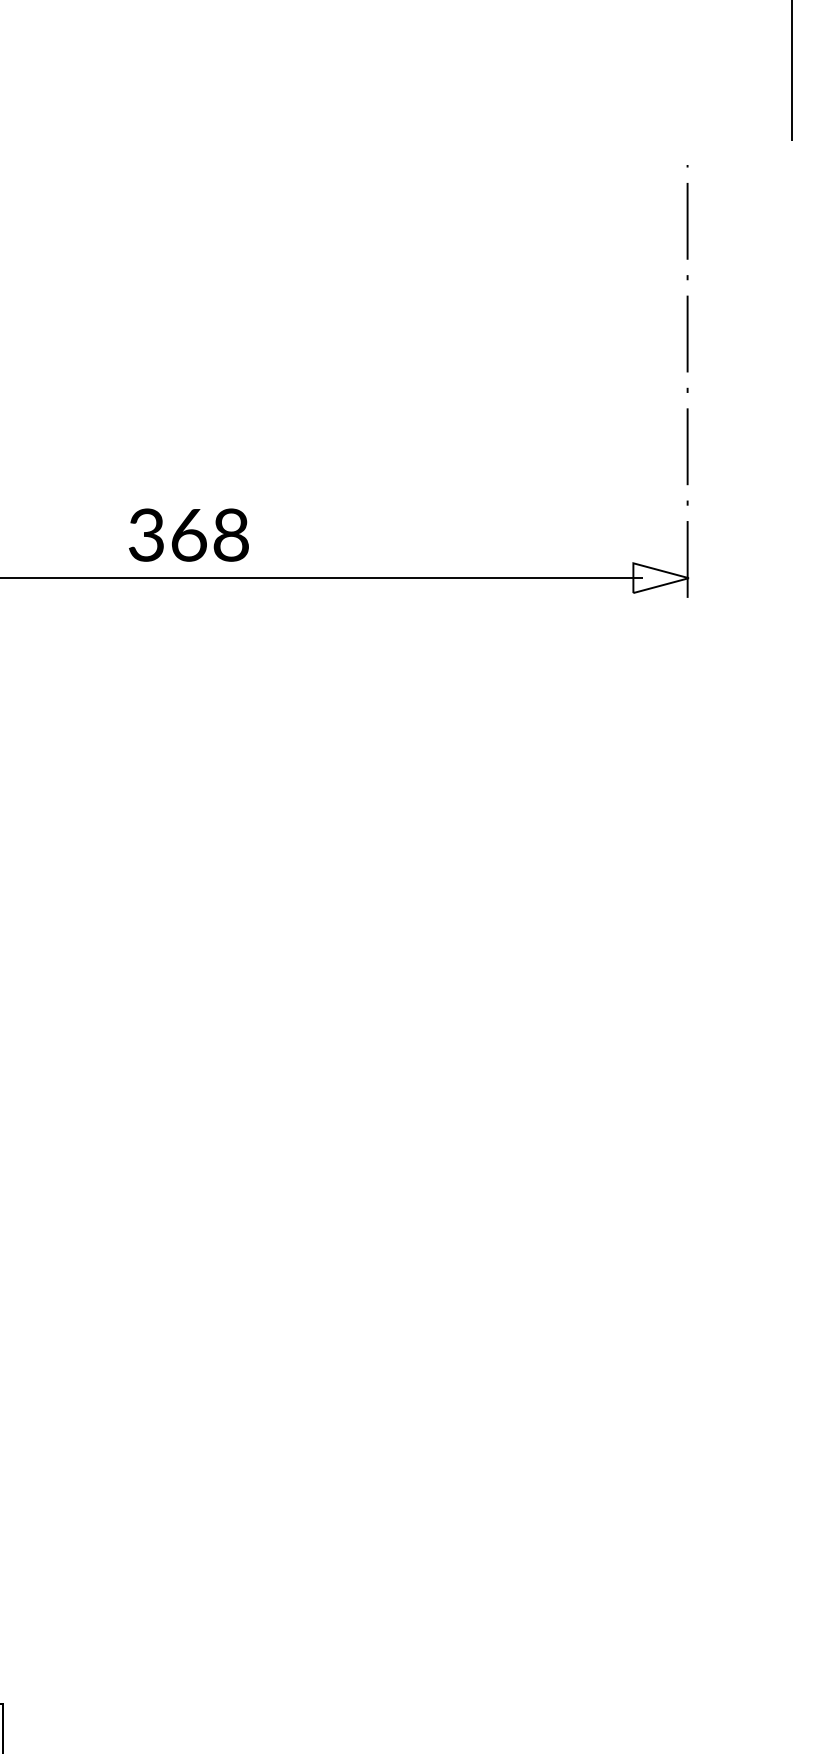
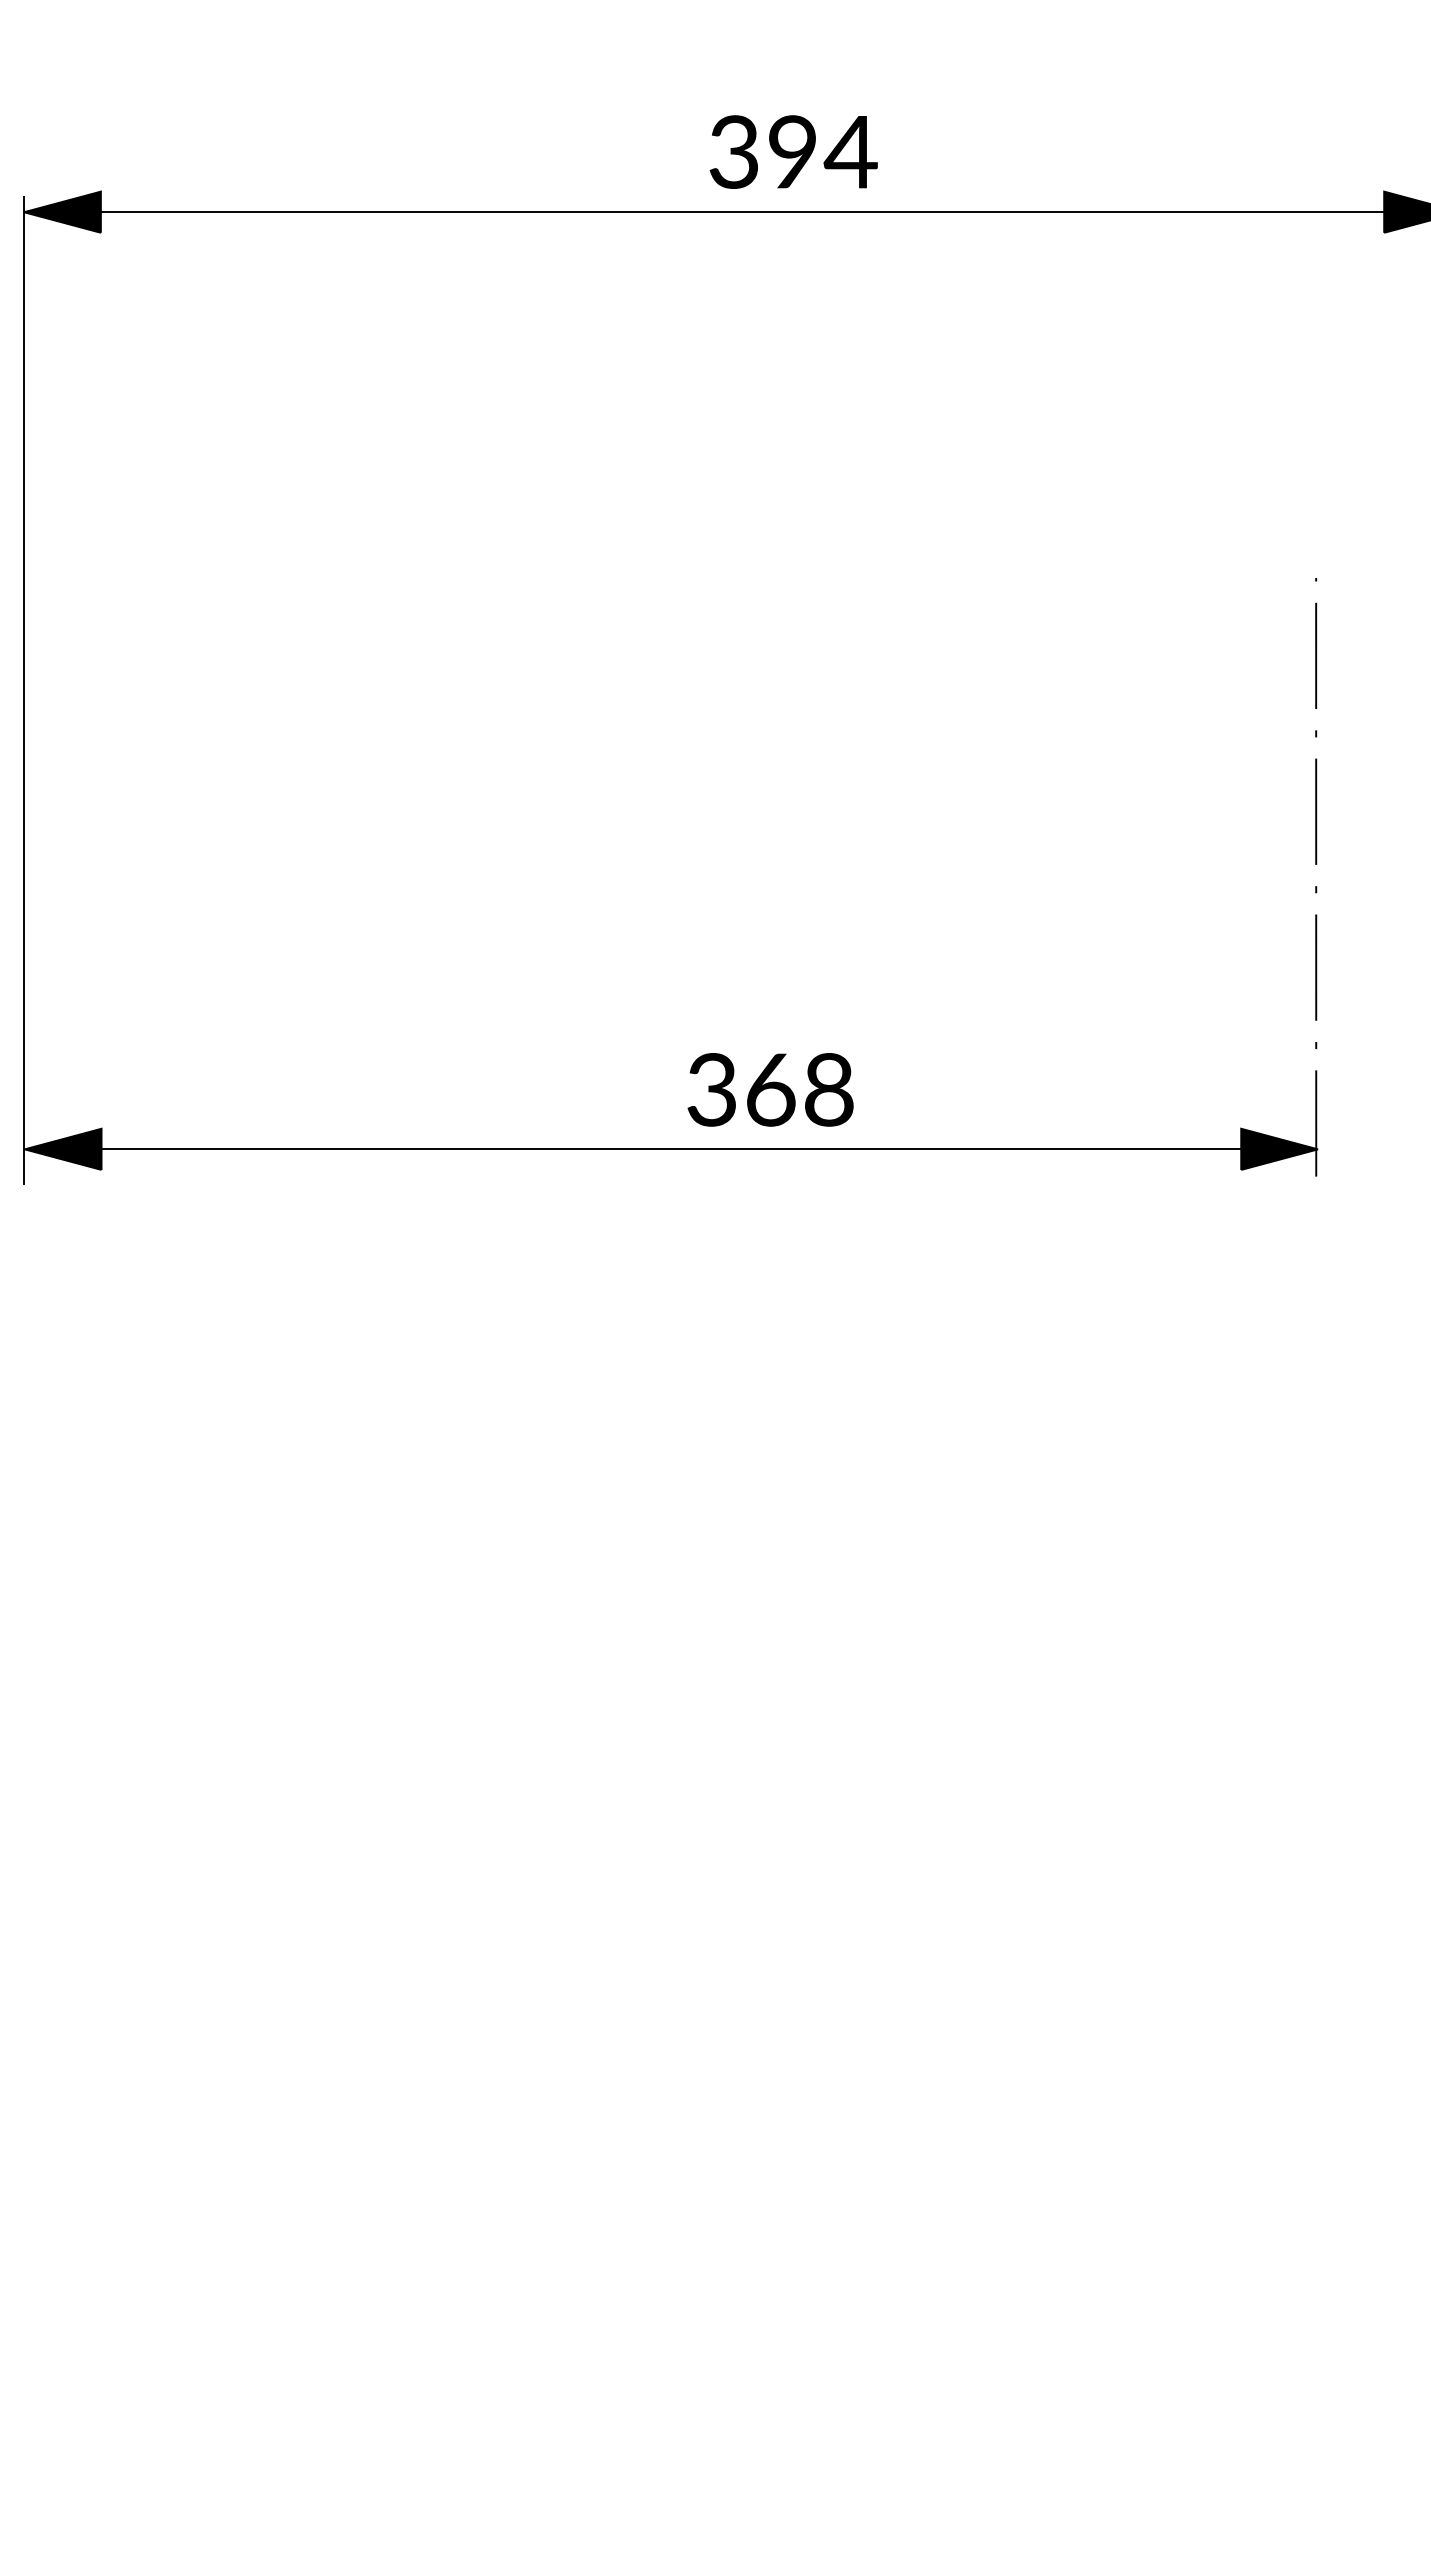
text: (188, 534) -> (770, 1089), moved
fill: (661, 577) -> (1279, 1148), added

